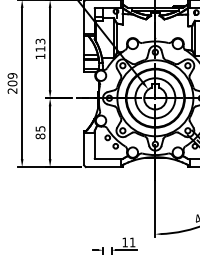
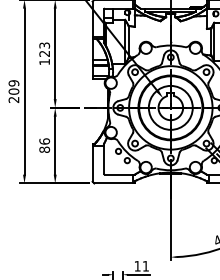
text: (40, 48) -> (44, 53), 113 -> 123
text: (40, 128) -> (44, 141), 85 -> 86

